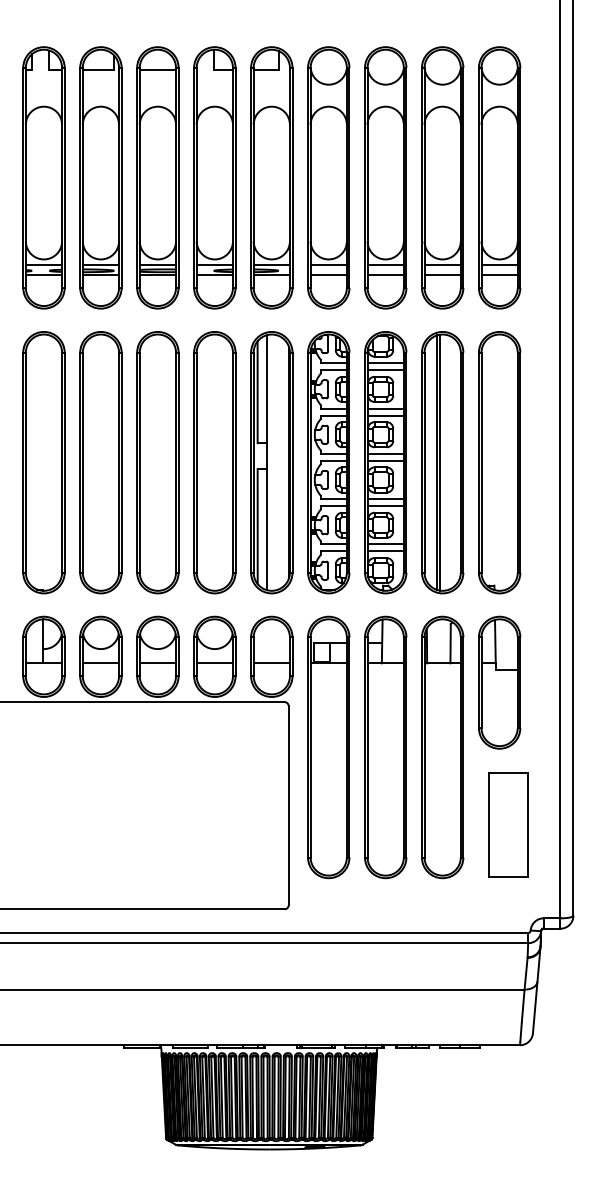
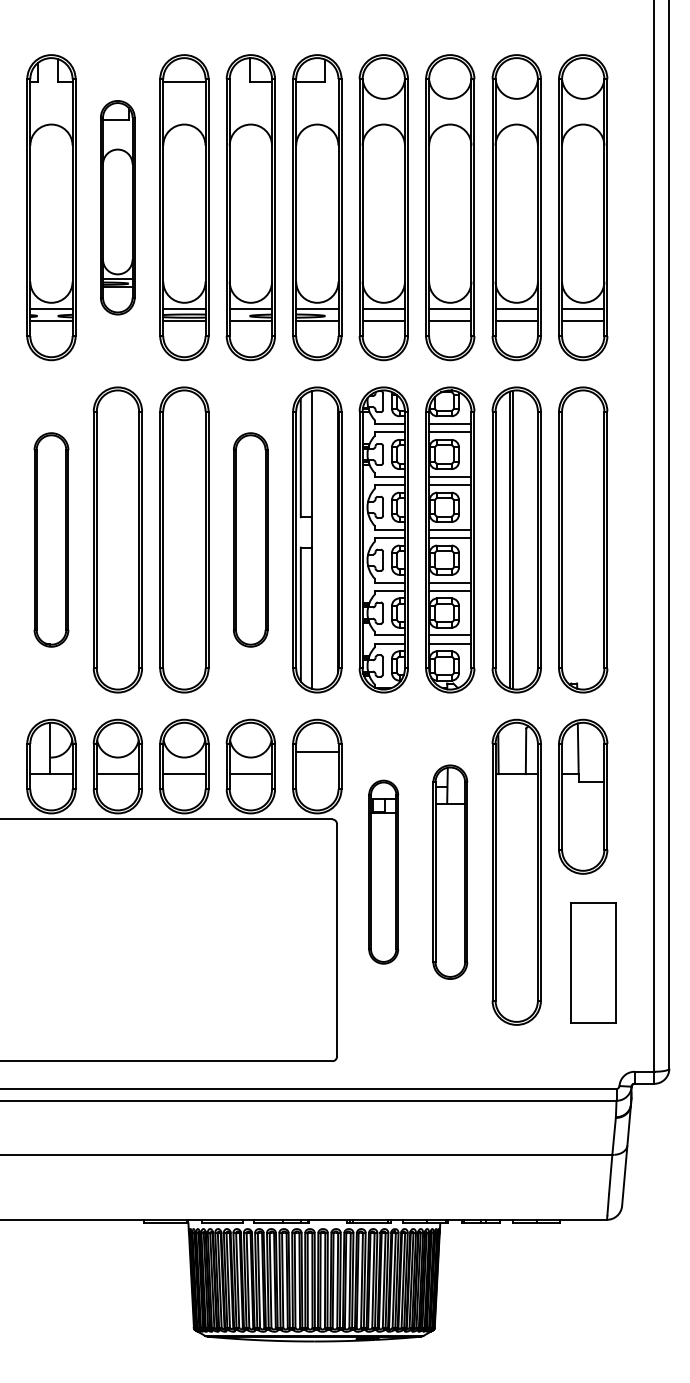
part: (100, 177) -> (117, 207), size x0.7
part: (43, 462) -> (51, 539), size x0.7
part: (214, 462) -> (250, 539), size x0.7
line: (271, 663) -> (317, 752), moved
part: (328, 746) -> (383, 871), size x0.6
part: (385, 746) -> (450, 871), size x0.7

